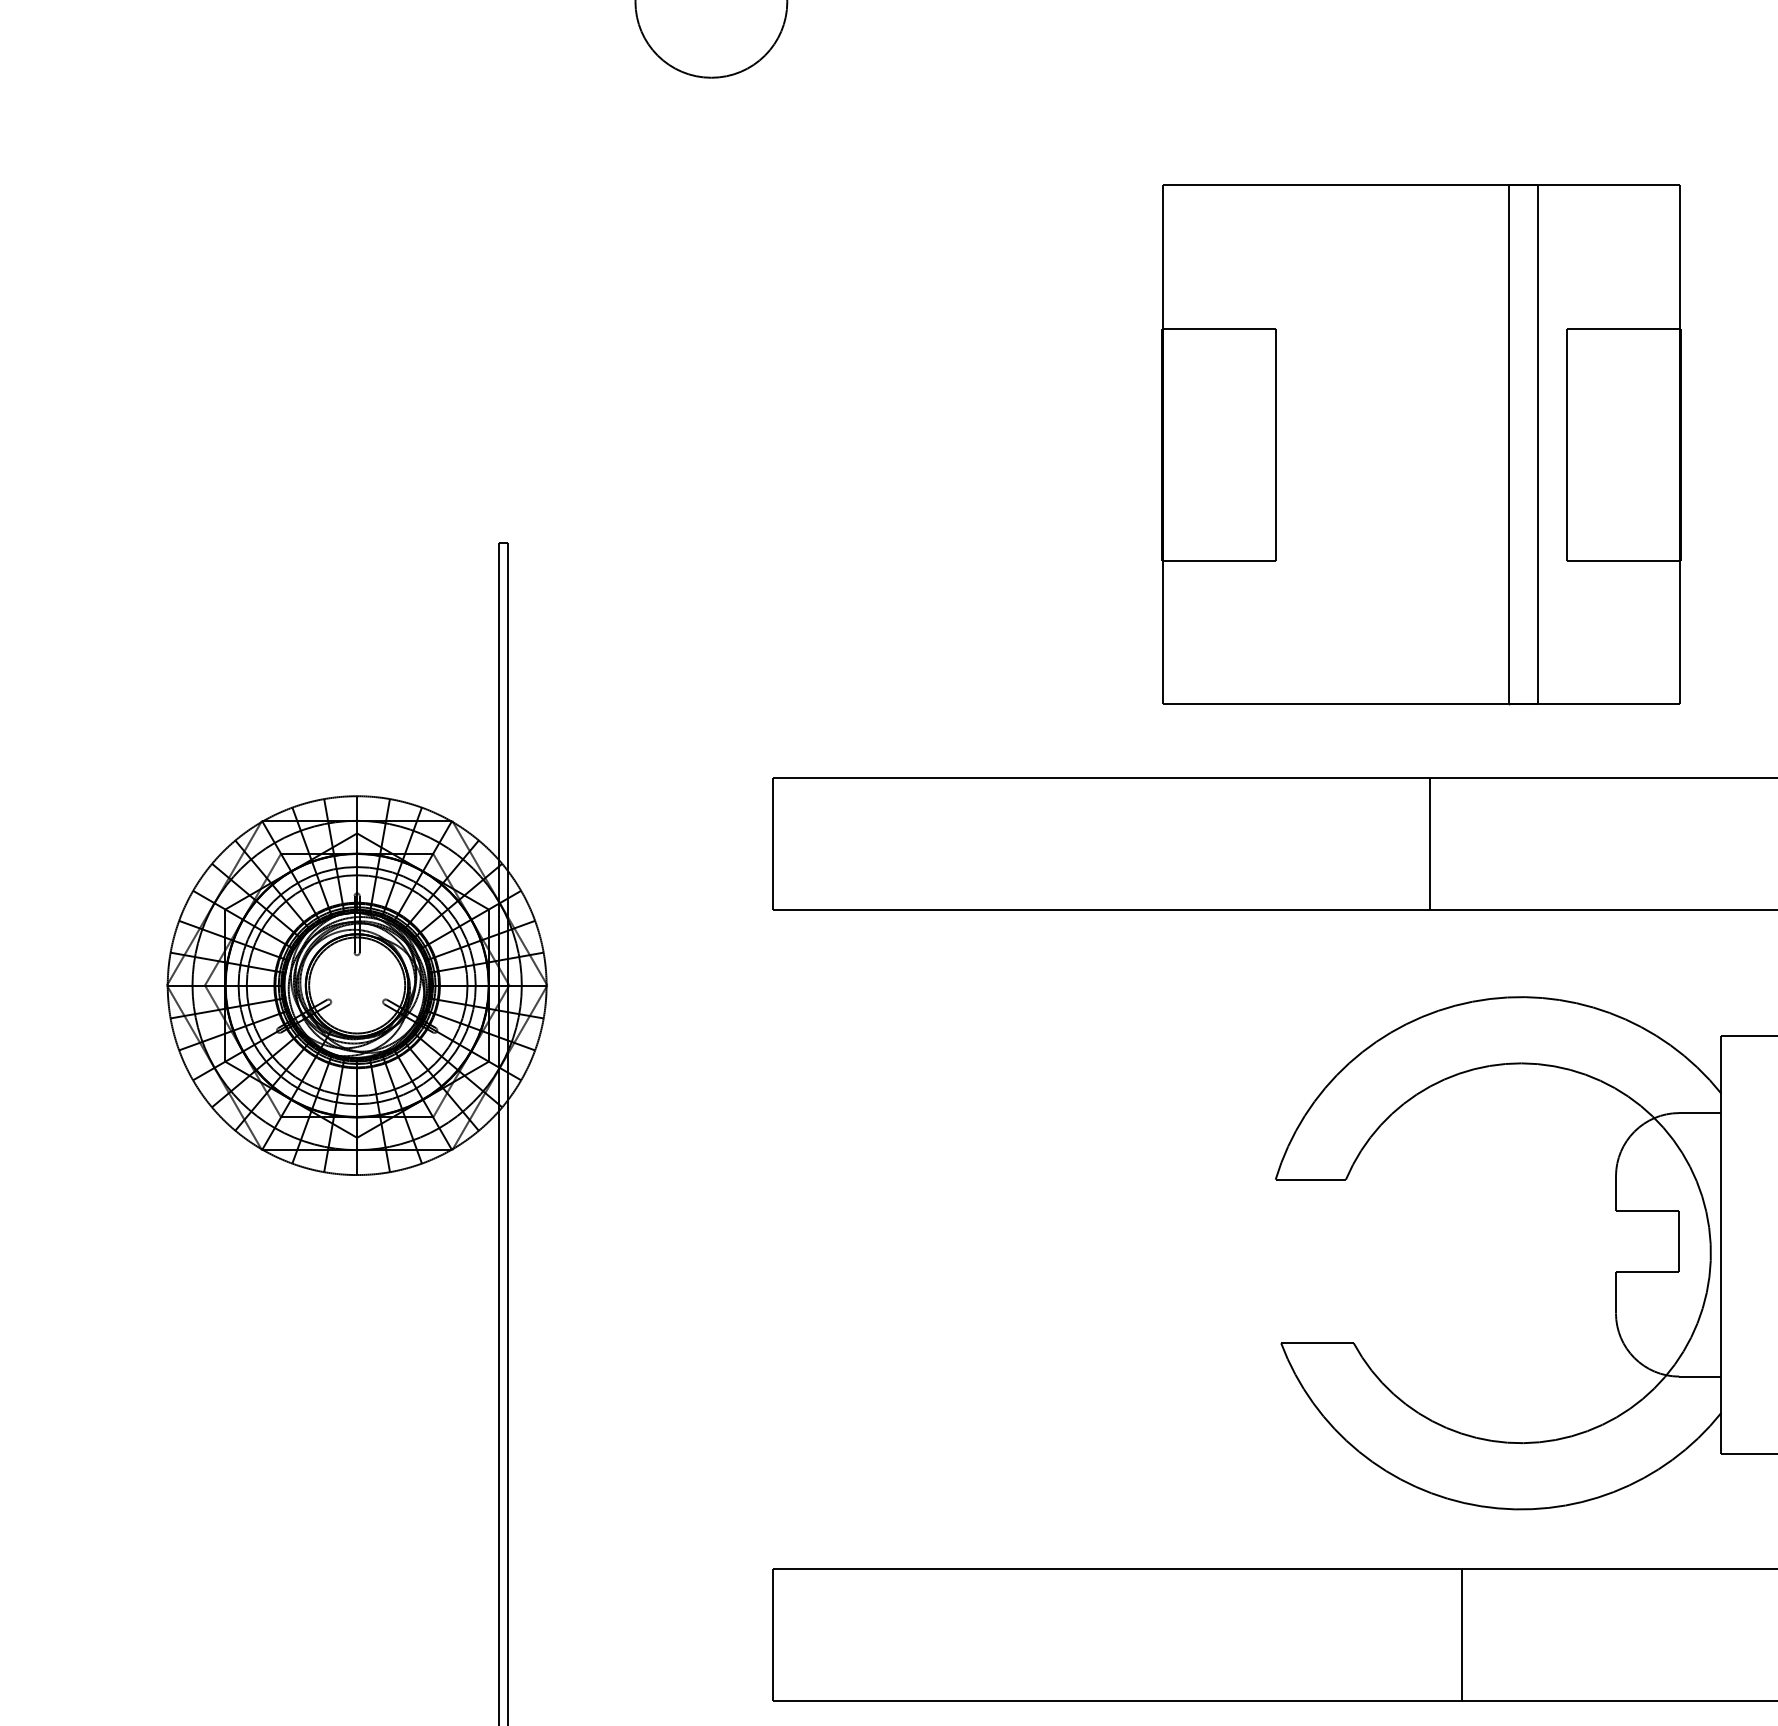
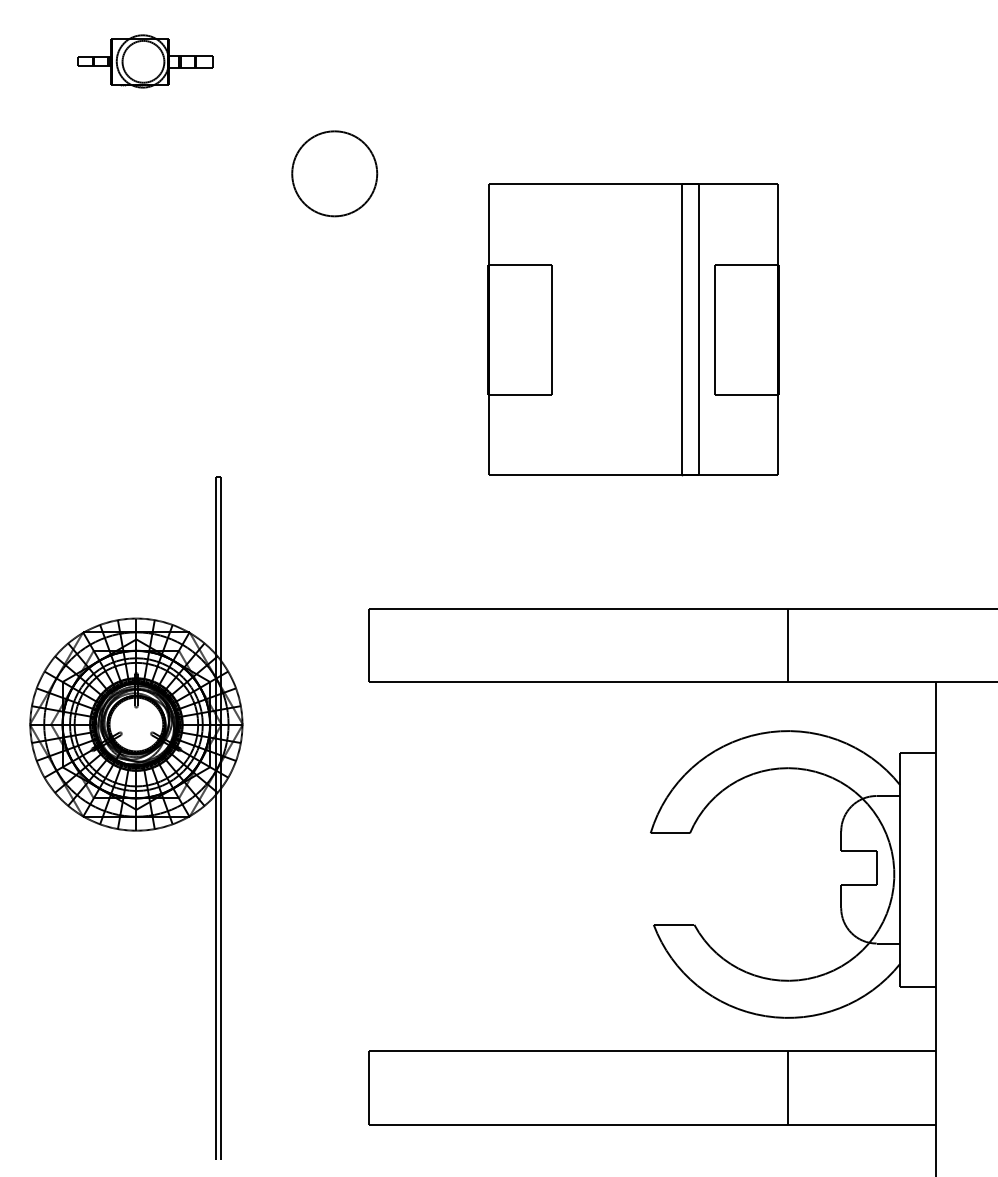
part: (1421, 444) -> (633, 329), moved
line: (1430, 844) -> (788, 645), moved
line: (1462, 1635) -> (788, 1088), moved

